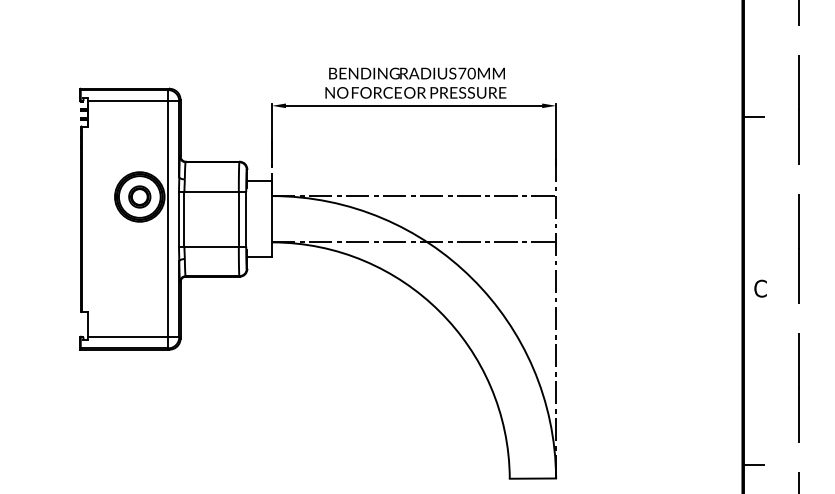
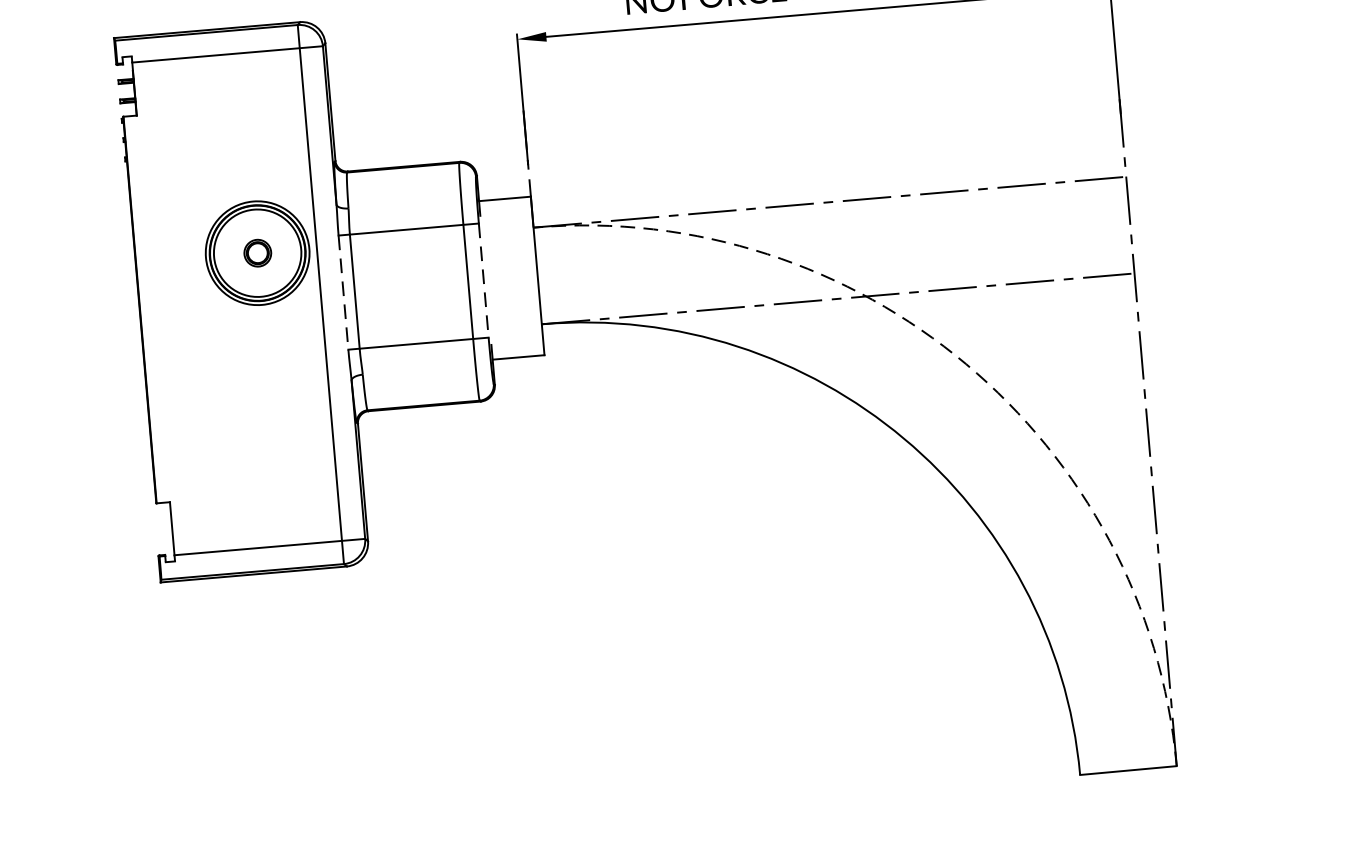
part: (139, 196) -> (256, 252), size x0.6
line: (179, 219) -> (344, 293), solid -> dashed
line: (246, 219) -> (484, 281), solid -> dashed
arc: (472, 278) -> (966, 363), solid -> dashed

